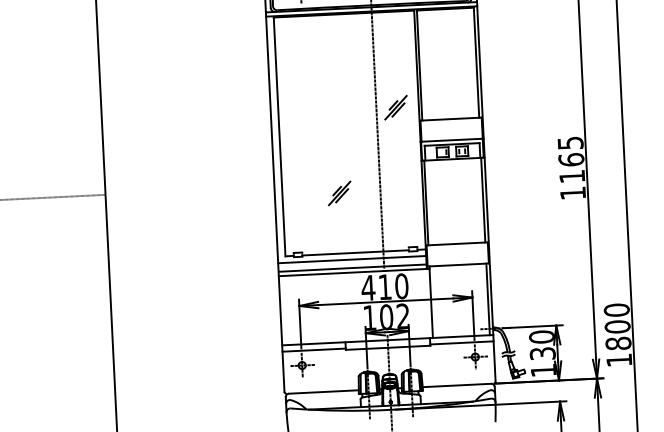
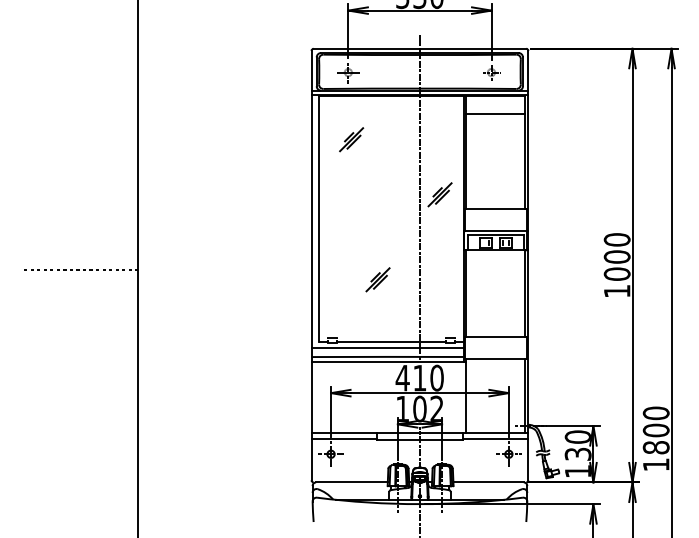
line: (446, 25) -> (495, 113), added
part: (307, 58) -> (351, 139), added
text: (570, 159) -> (616, 256), 1165 -> 1000

